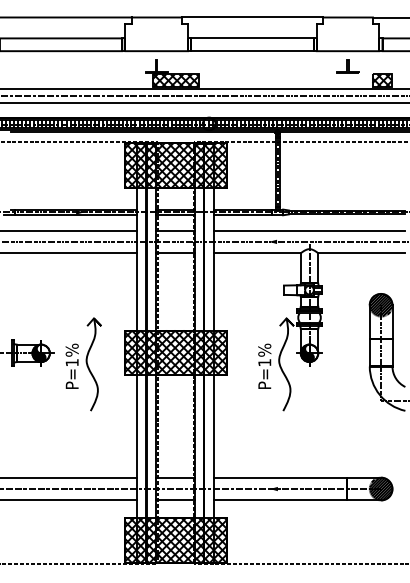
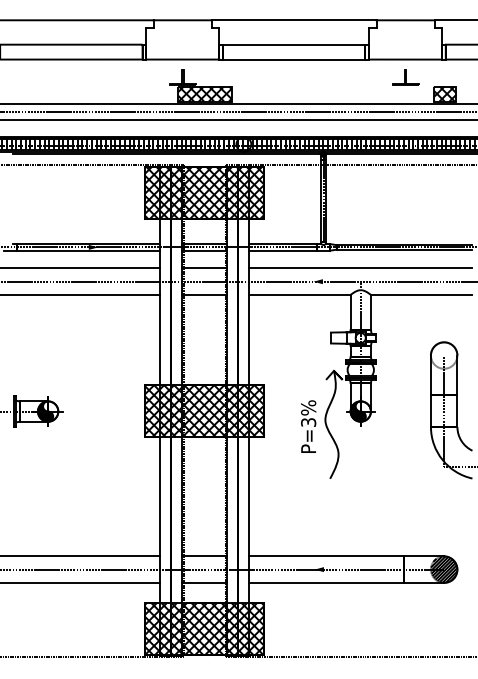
hatch: (380, 305) -> (443, 355), removed
text: (264, 362) -> (308, 422), P=1% -> P=3%
part: (83, 364) -> (97, 424), removed

